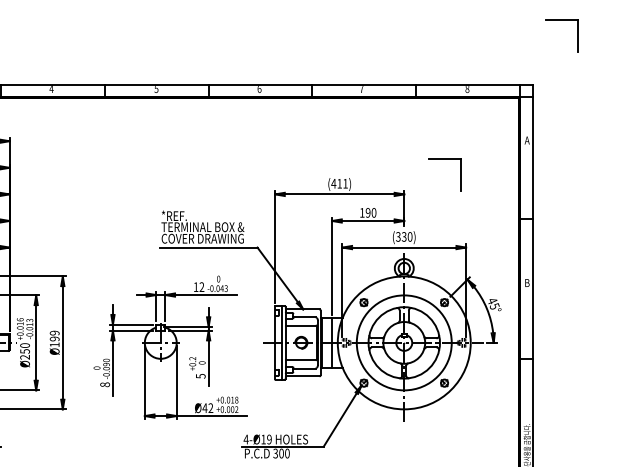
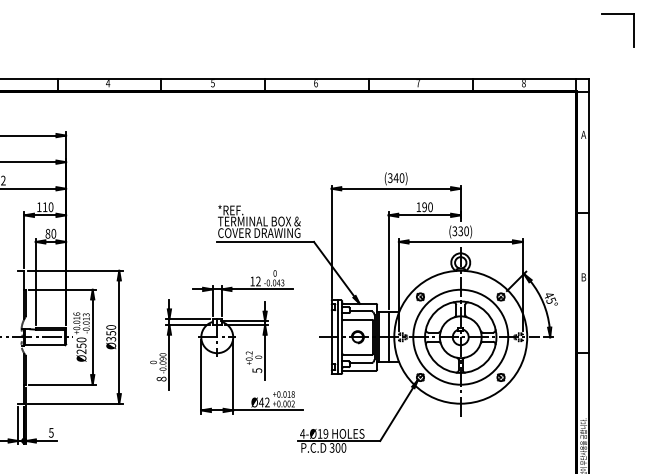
part: (444, 159) -> (500, 153), removed
text: (339, 184) -> (395, 178), (411) -> (340)
text: (55, 339) -> (111, 333), Ø199 -> Ø350

